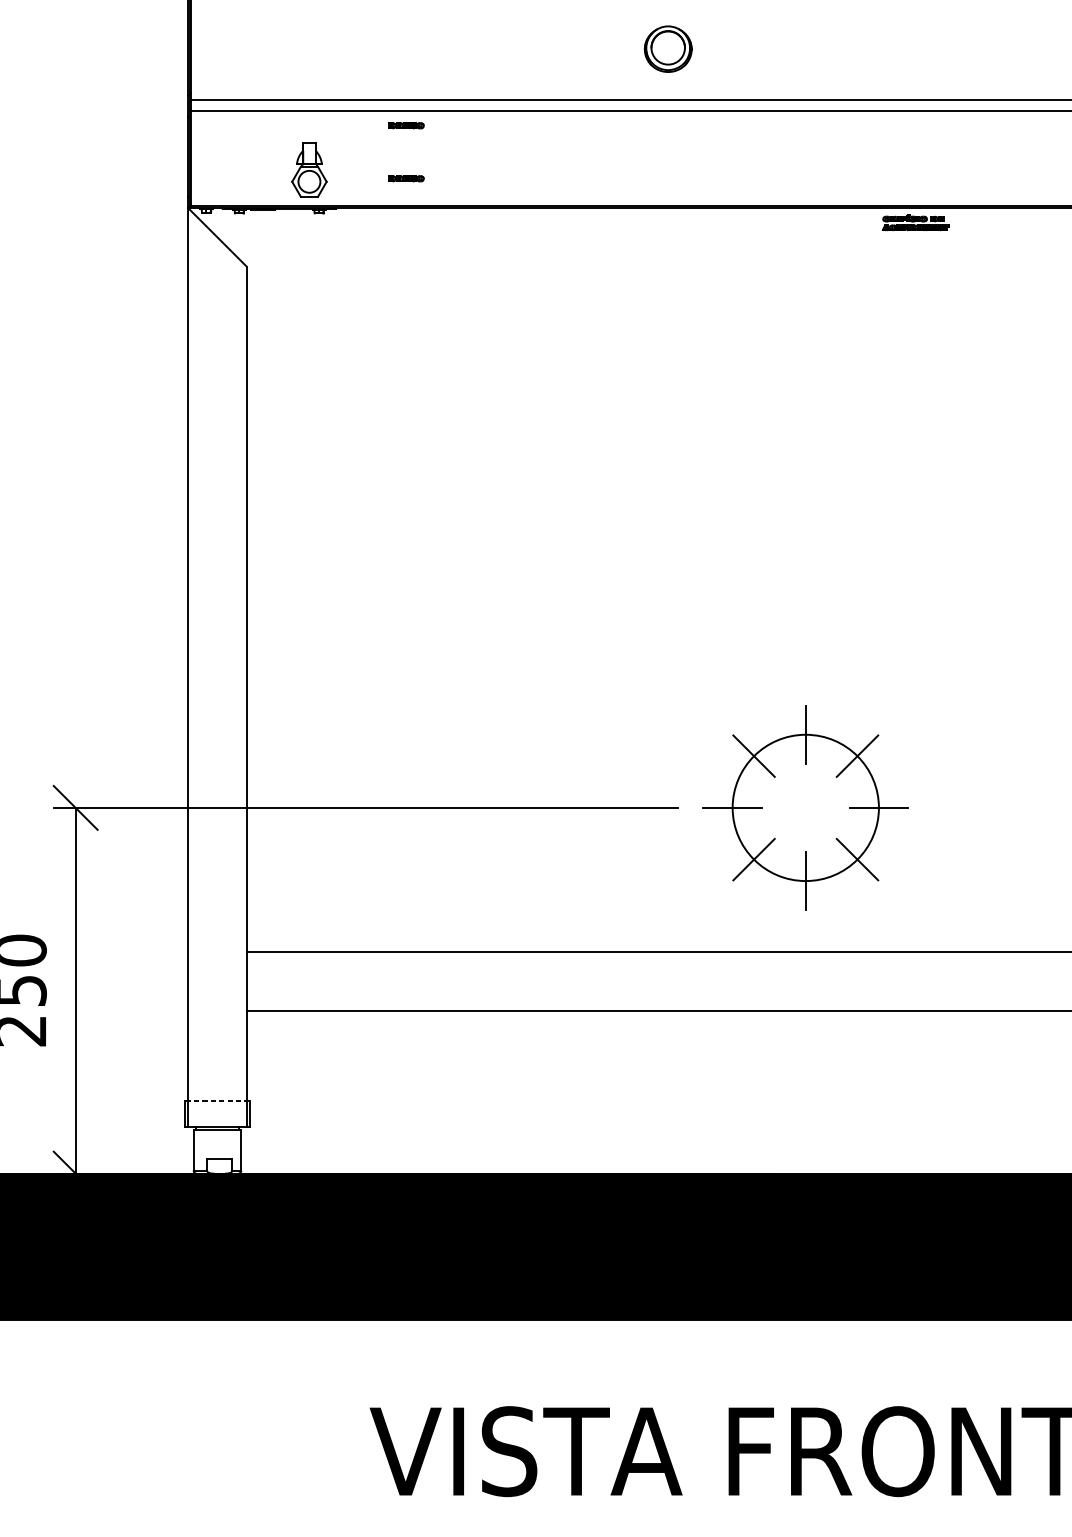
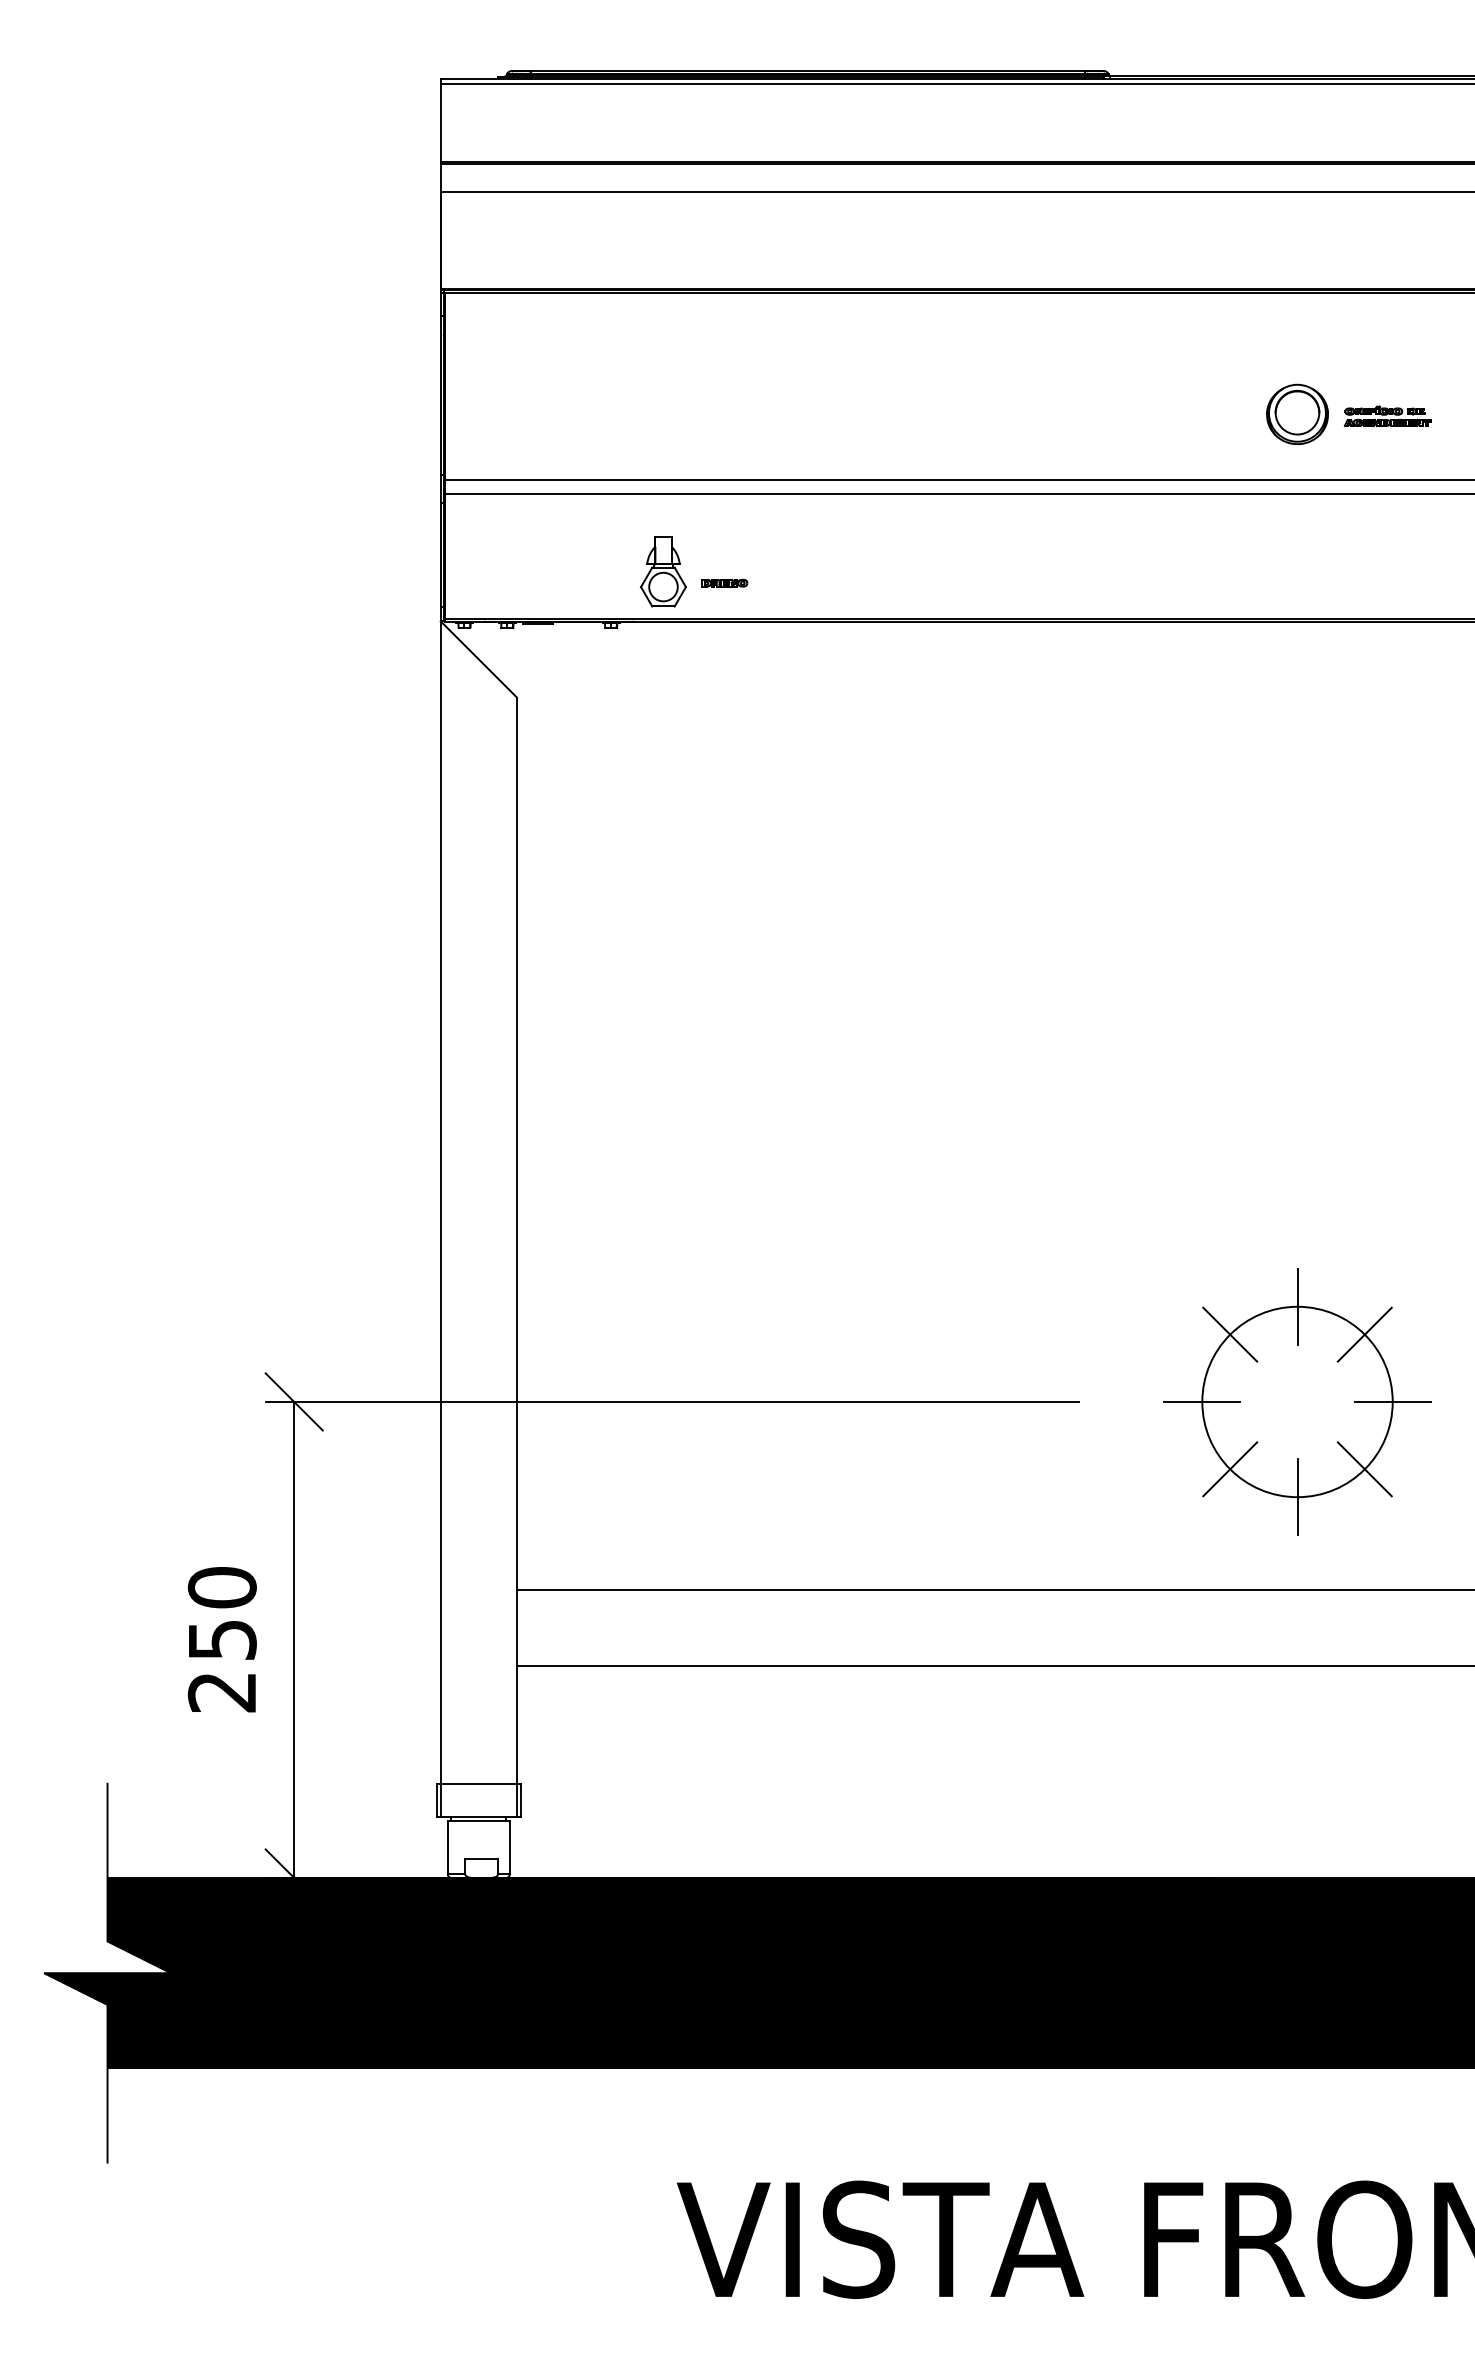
part: (668, 48) -> (1297, 413), moved
part: (406, 125) -> (724, 513), removed
part: (309, 169) -> (663, 571), moved
part: (915, 222) -> (1387, 415), moved
part: (805, 807) -> (1297, 1401), moved
line: (217, 1101) -> (478, 1783), dashed -> solid

